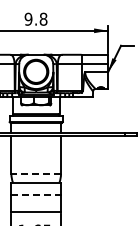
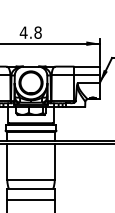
text: (28, 18) -> (23, 31), 9.8 -> 4.8
line: (36, 173) -> (31, 179), dashed -> solid
line: (36, 194) -> (31, 200), dashed -> solid

